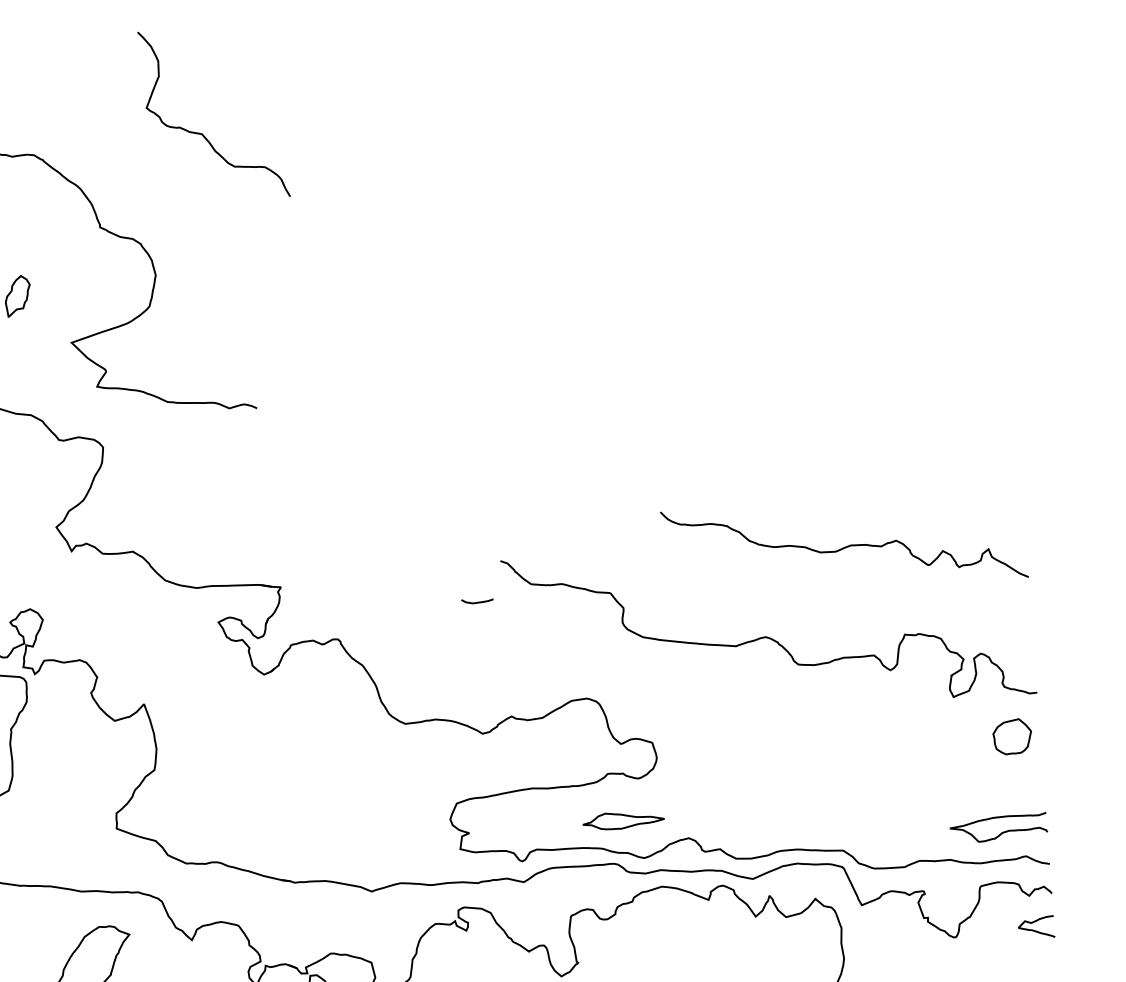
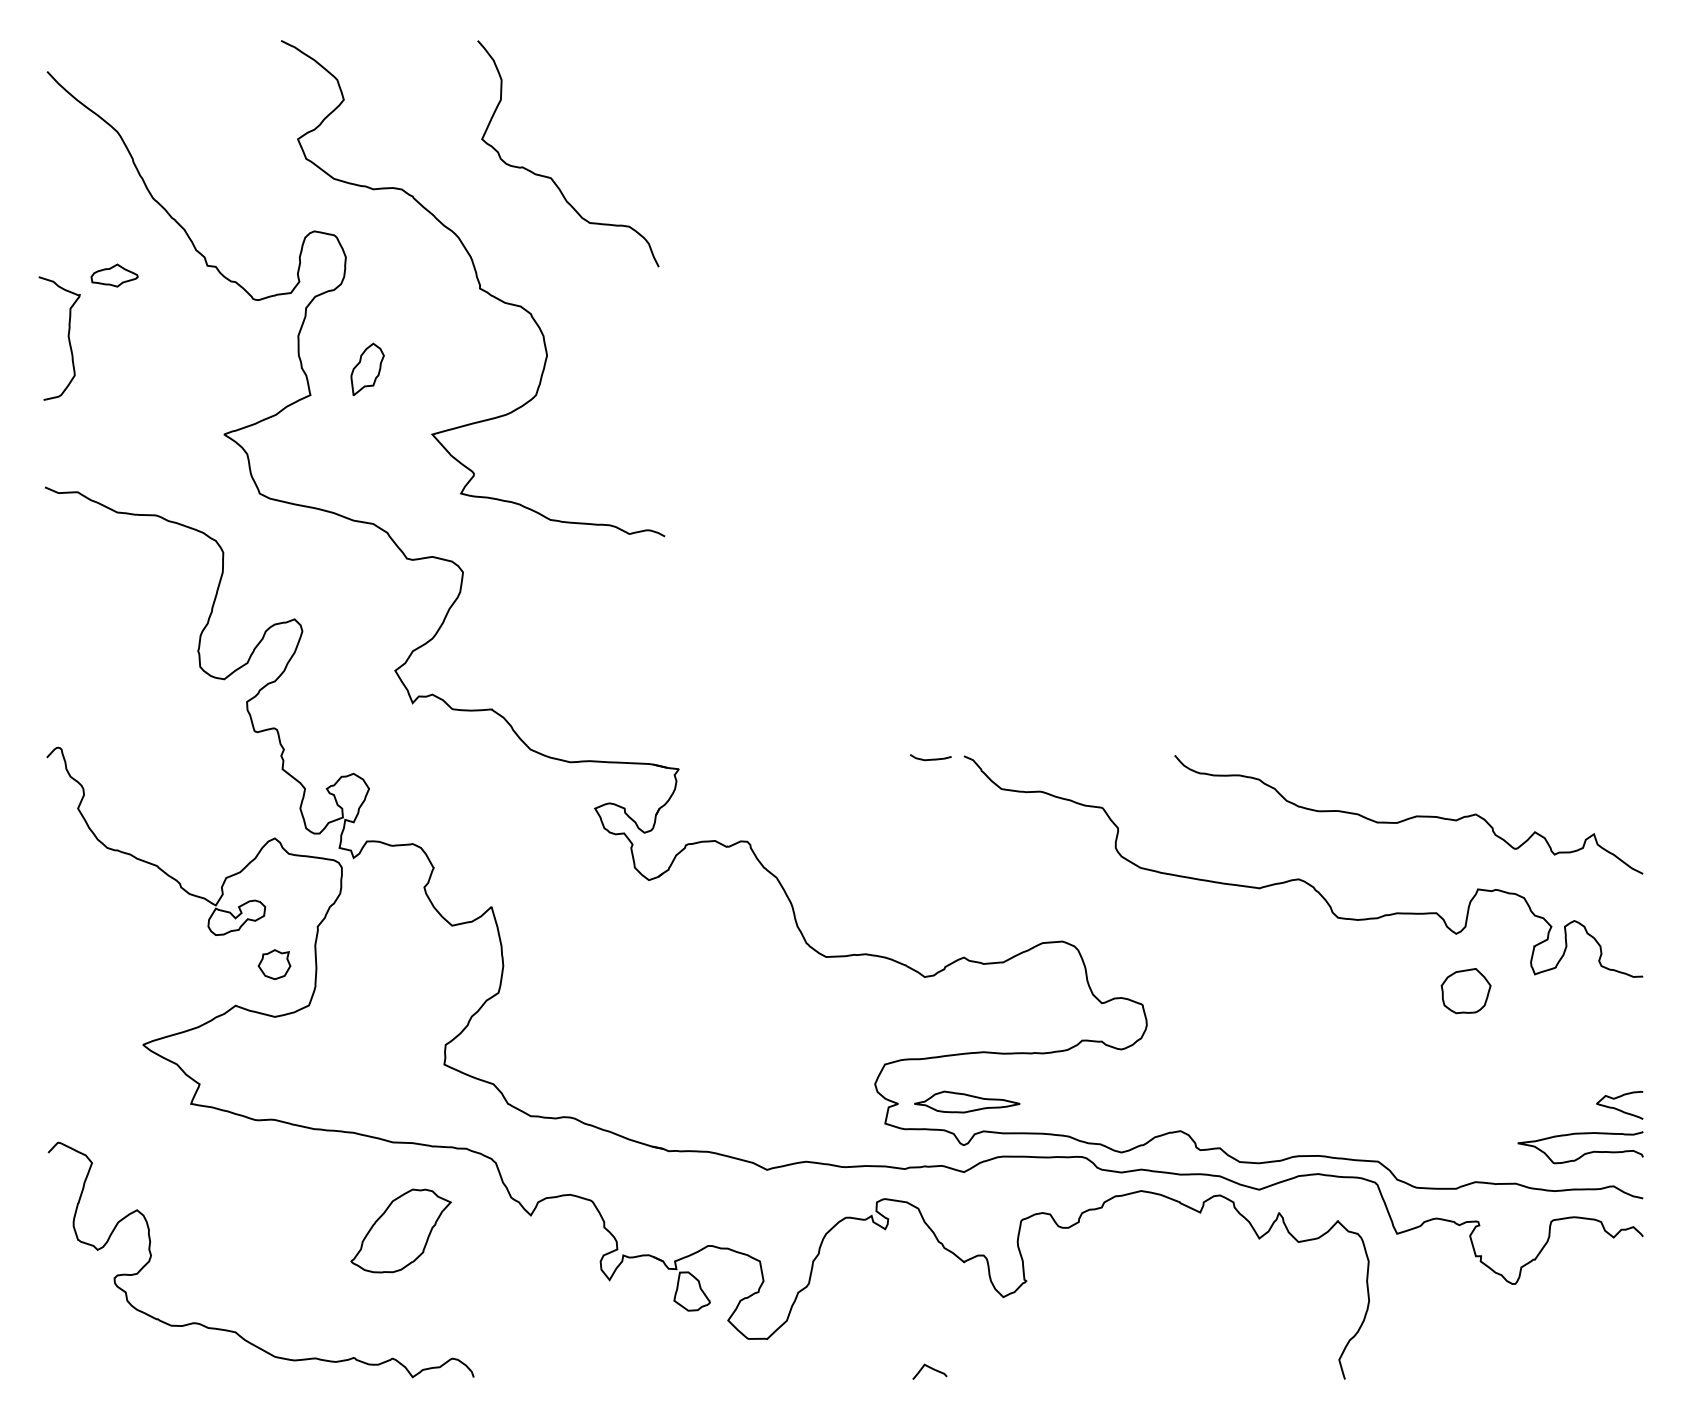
curve: (202, 133) -> (551, 177), moved
curve: (845, 546) -> (1409, 817), moved
curve: (478, 601) -> (931, 758), moved
part: (1012, 737) -> (1465, 991), moved
part: (623, 819) -> (967, 1101), moved
curve: (1035, 930) -> (1618, 1108), moved

